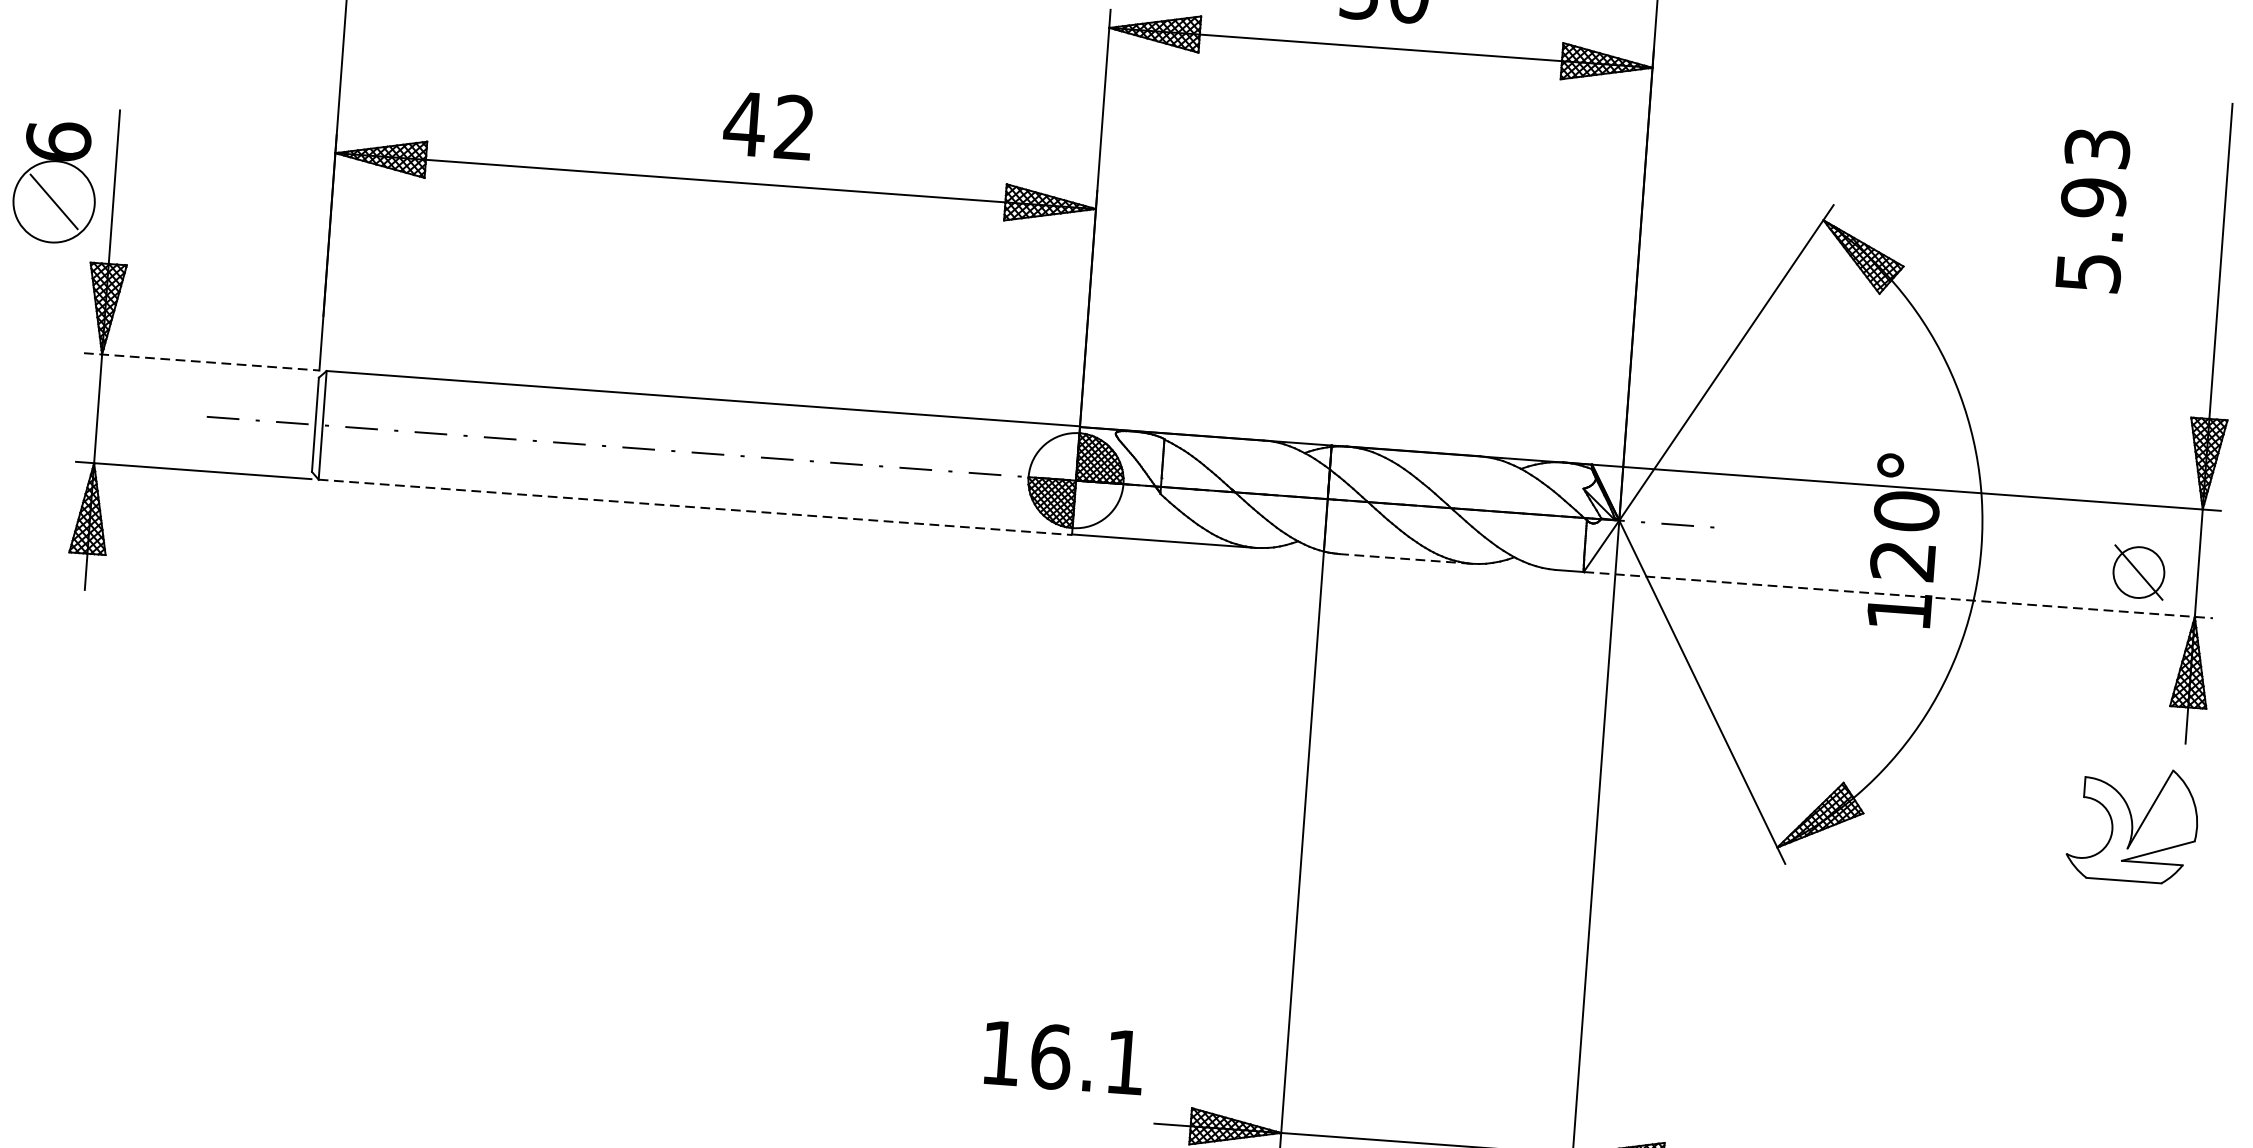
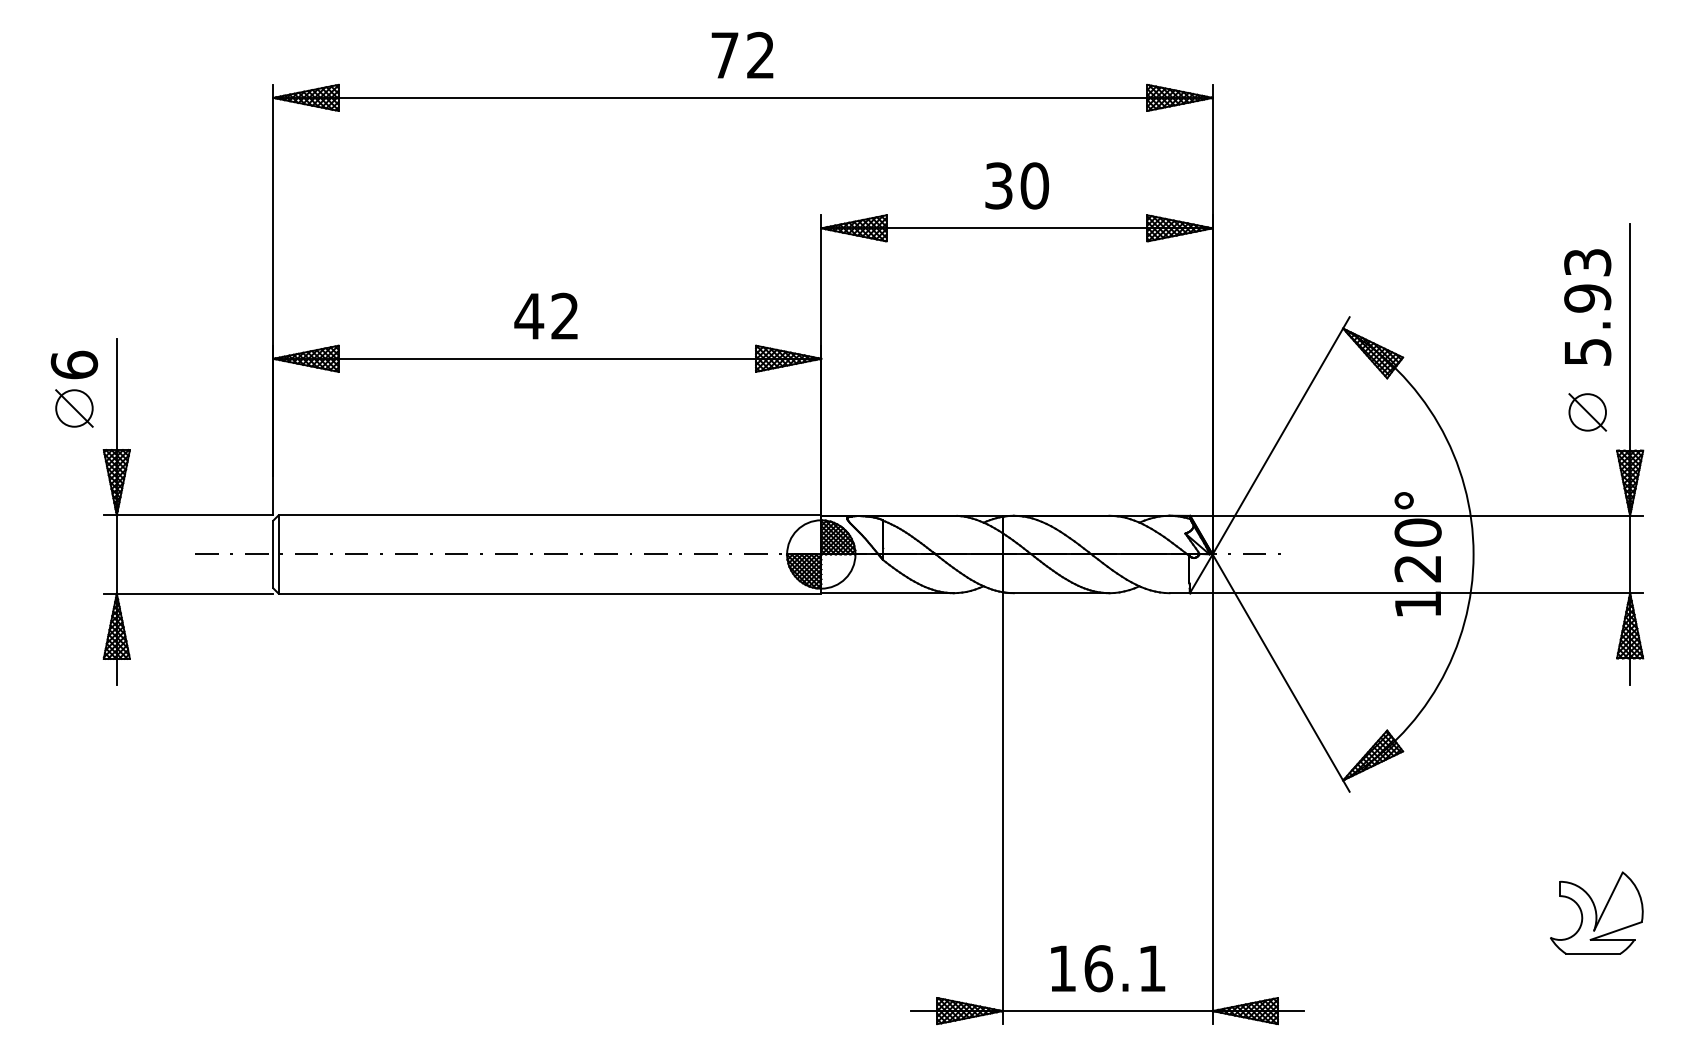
text: (767, 124) -> (545, 315), moved
circle: (54, 201) -> (74, 408), size x0.62
text: (2092, 210) -> (1587, 307), moved
line: (201, 362) -> (188, 515), dashed -> solid
line: (696, 507) -> (550, 593), dashed -> solid
line: (1405, 559) -> (1061, 593), dashed -> solid
part: (2138, 572) -> (1587, 412), moved
line: (1899, 595) -> (1417, 593), dashed -> solid
part: (2132, 823) -> (1596, 912), moved
text: (1064, 1057) -> (1108, 968), moved

